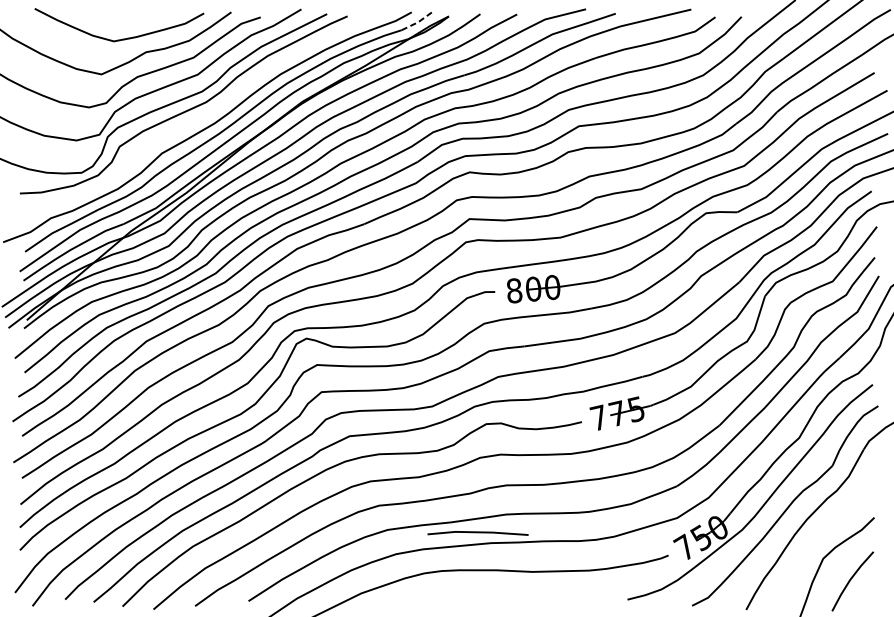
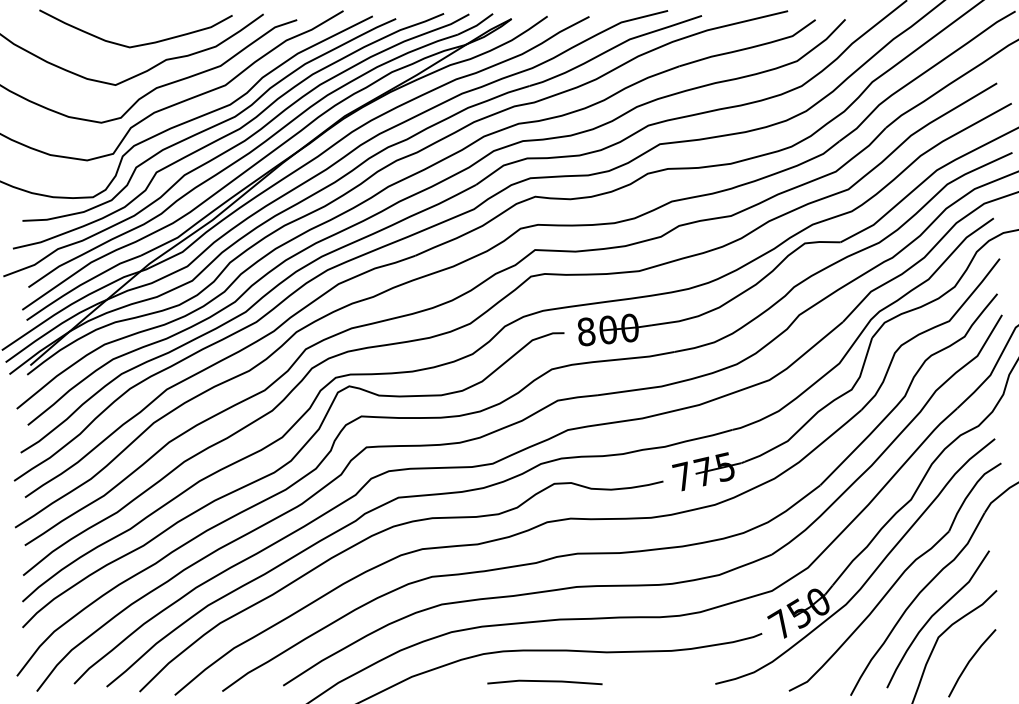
line: (418, 22) -> (476, 25), dashed -> solid
curve: (200, 116) -> (228, 133), added
line: (477, 533) -> (544, 682), moved
curve: (819, 539) -> (934, 615), added

